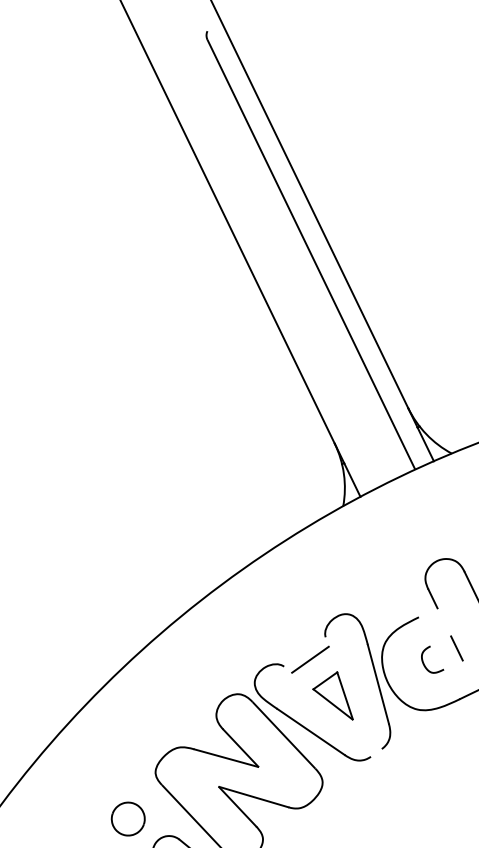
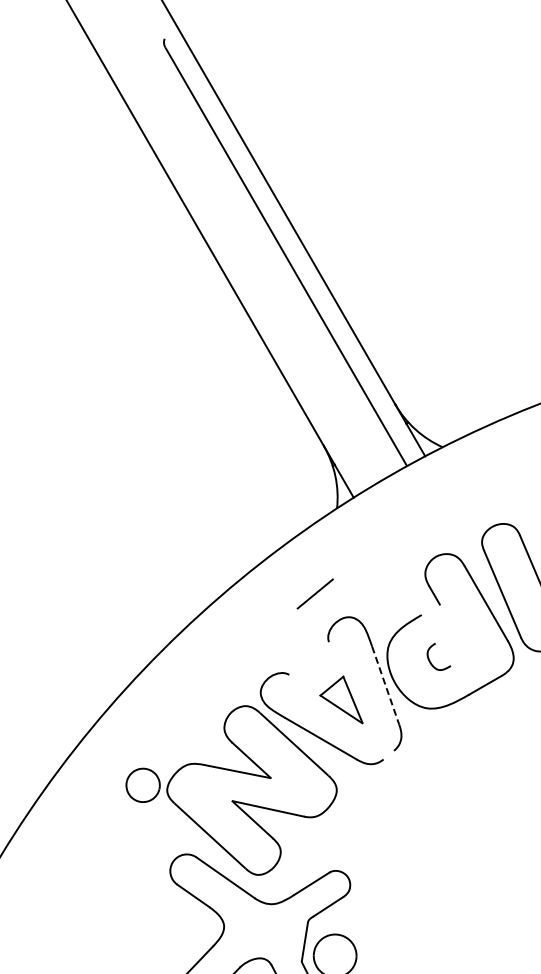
line: (457, 648) -> (462, 643), removed
line: (309, 659) -> (314, 593), moved
line: (378, 685) -> (385, 686), solid -> dashed
part: (127, 818) -> (142, 784), moved

